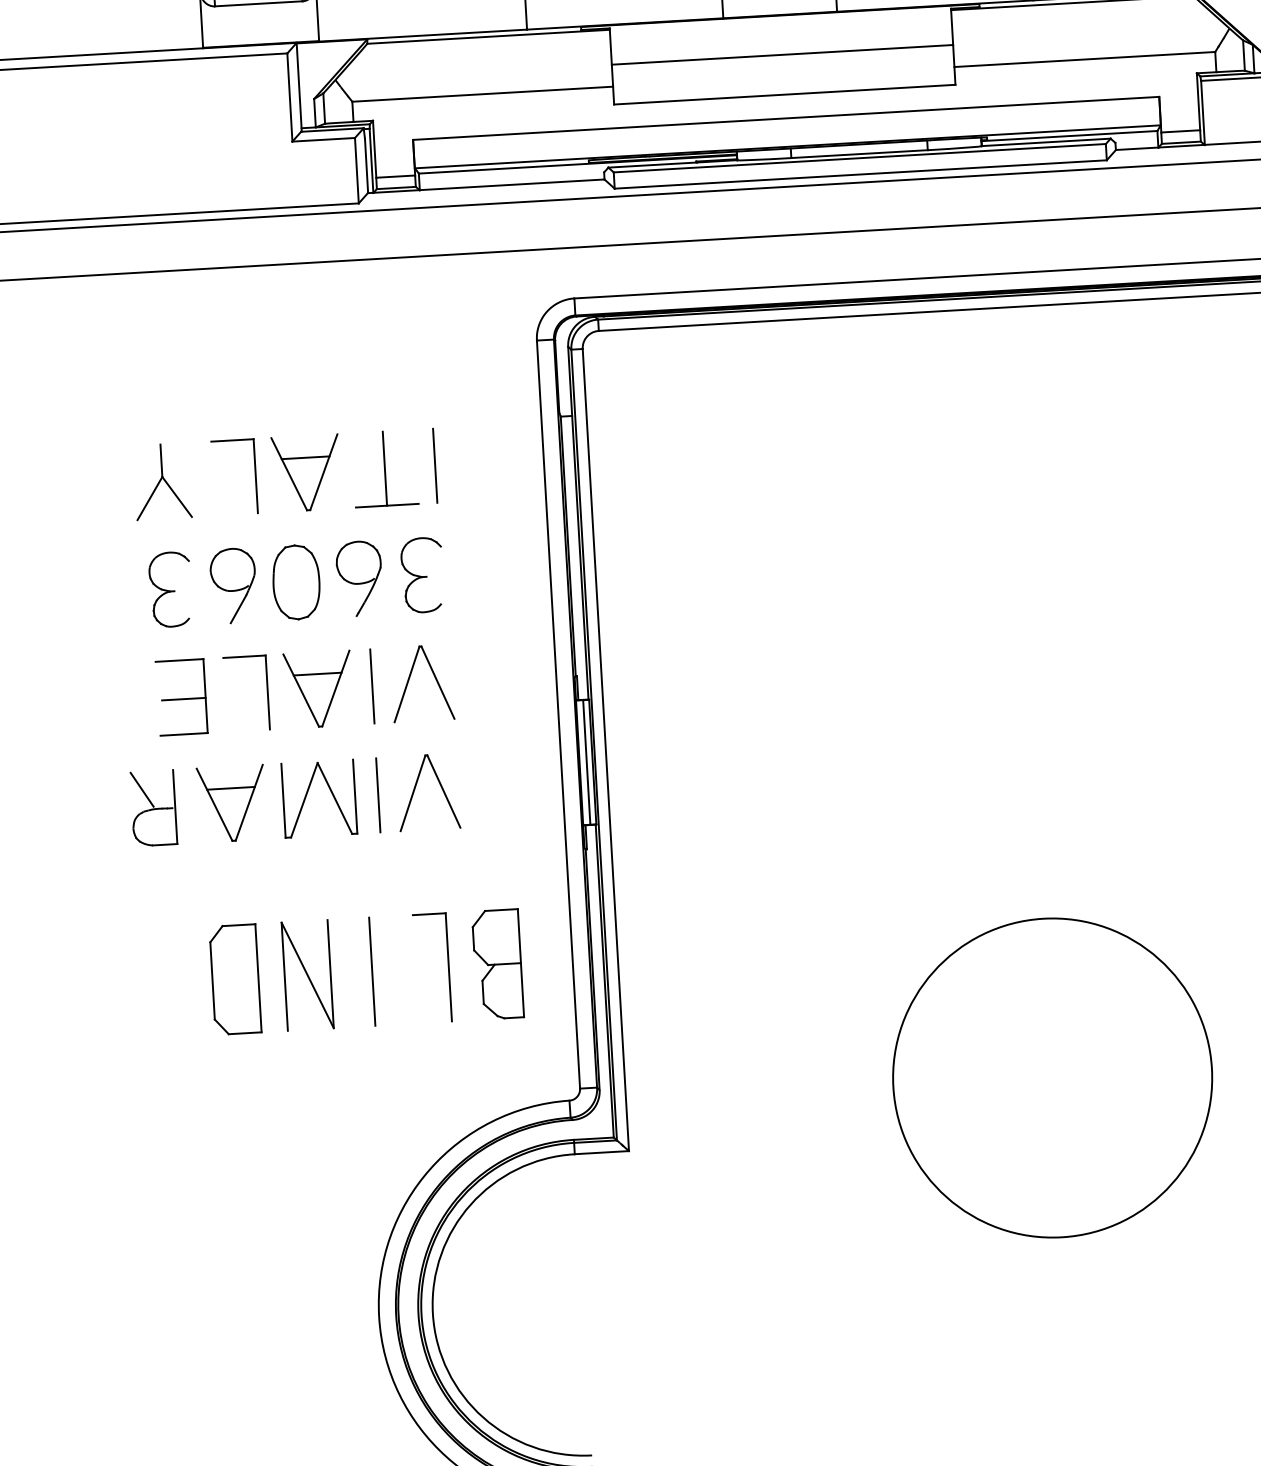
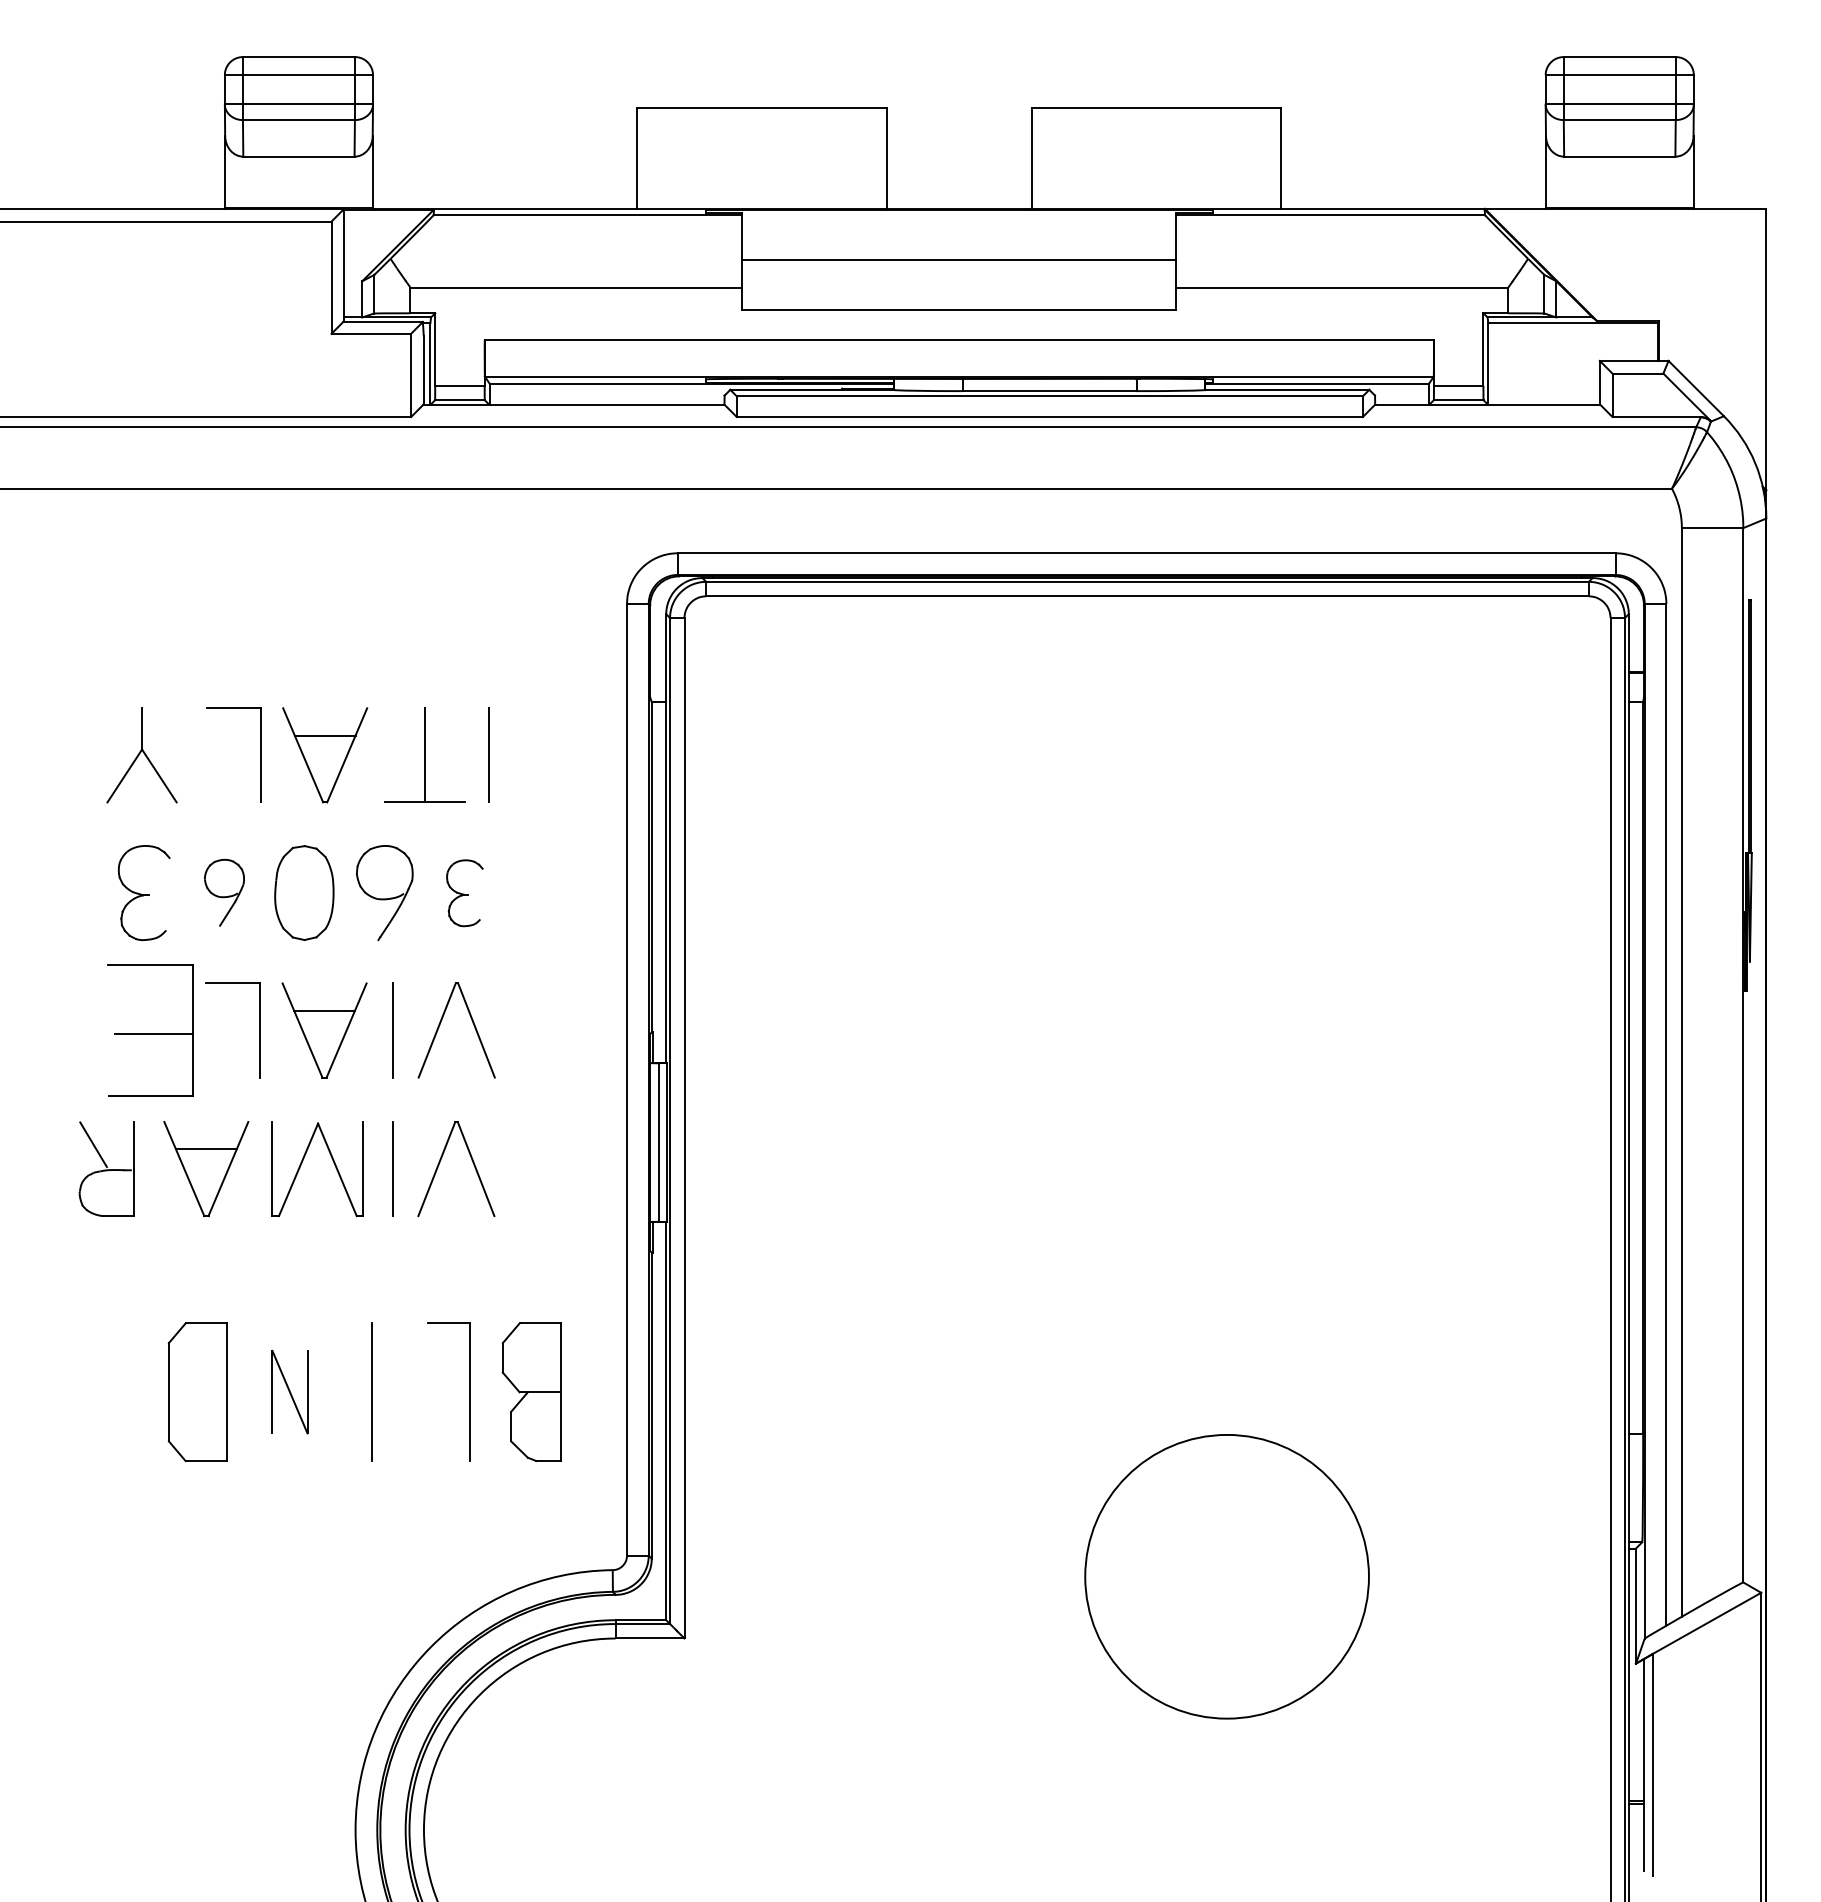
part: (422, 575) -> (464, 893), size x0.7
part: (233, 585) -> (224, 892), size x0.7
part: (181, 697) -> (150, 1030), size x1.4
part: (307, 974) -> (289, 1391), size x0.6
circle: (1052, 1077) -> (1226, 1576), size x0.7

